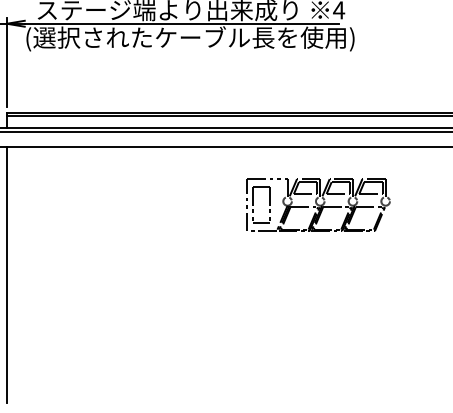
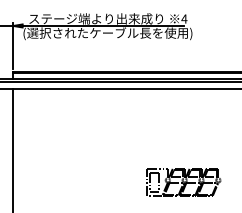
part: (317, 205) -> (183, 182), moved

